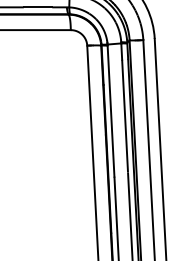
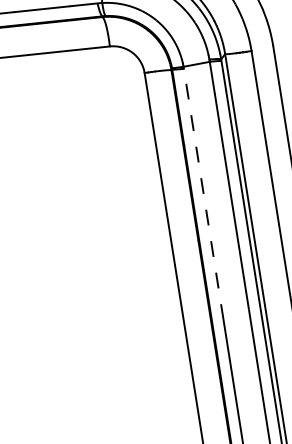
line: (111, 111) -> (204, 194), solid -> dashed

